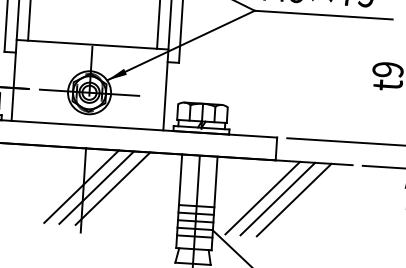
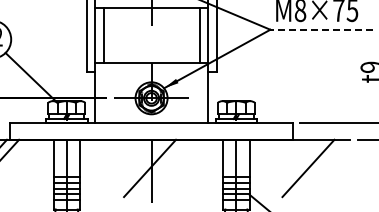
line: (323, 14) -> (321, 29), solid -> dashed
line: (96, 187) -> (161, 168), removed
line: (113, 188) -> (173, 168), removed
line: (263, 198) -> (285, 168), removed
line: (278, 199) -> (296, 168), removed

